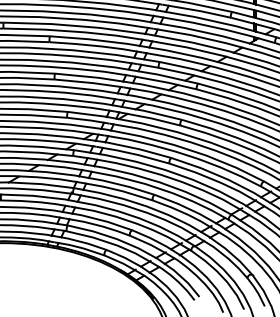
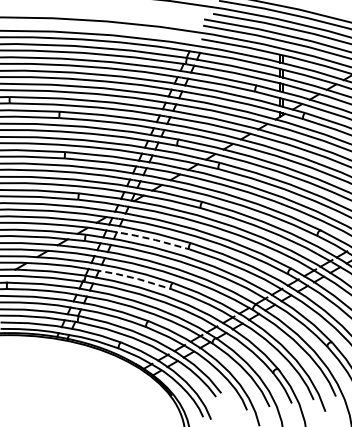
line: (133, 153) -> (150, 238), solid -> dashed
line: (118, 190) -> (133, 278), solid -> dashed

